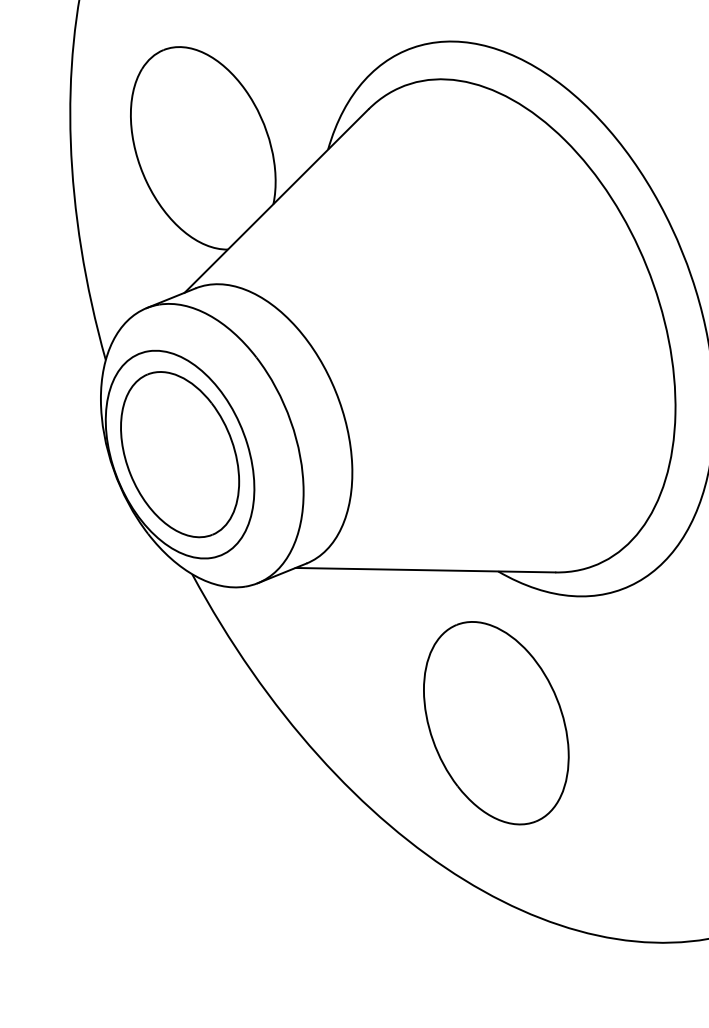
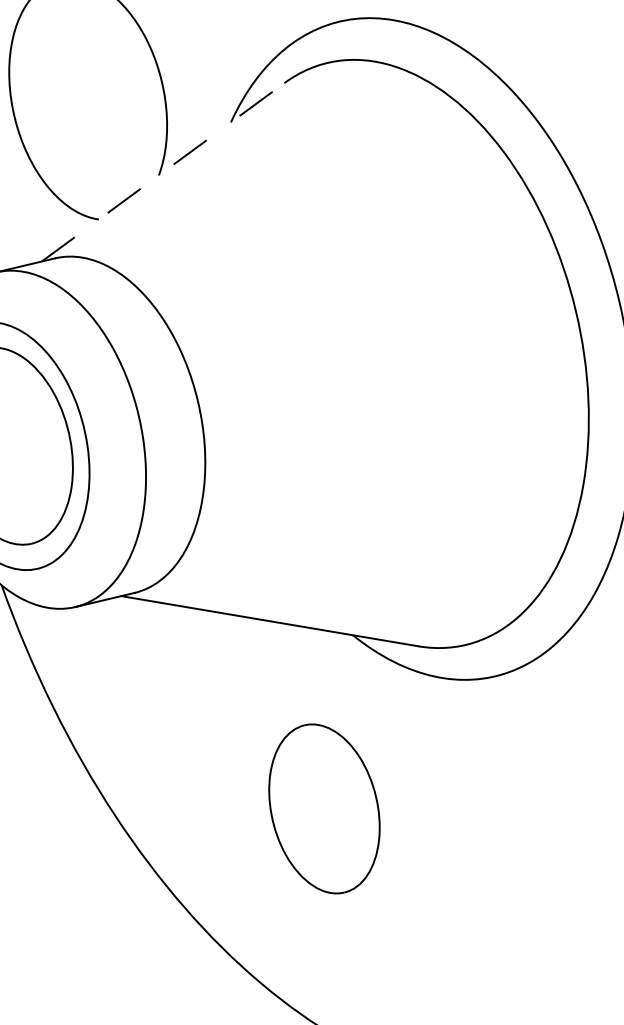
line: (276, 201) -> (162, 172), solid -> dashed
part: (496, 723) -> (324, 809), size x0.7

